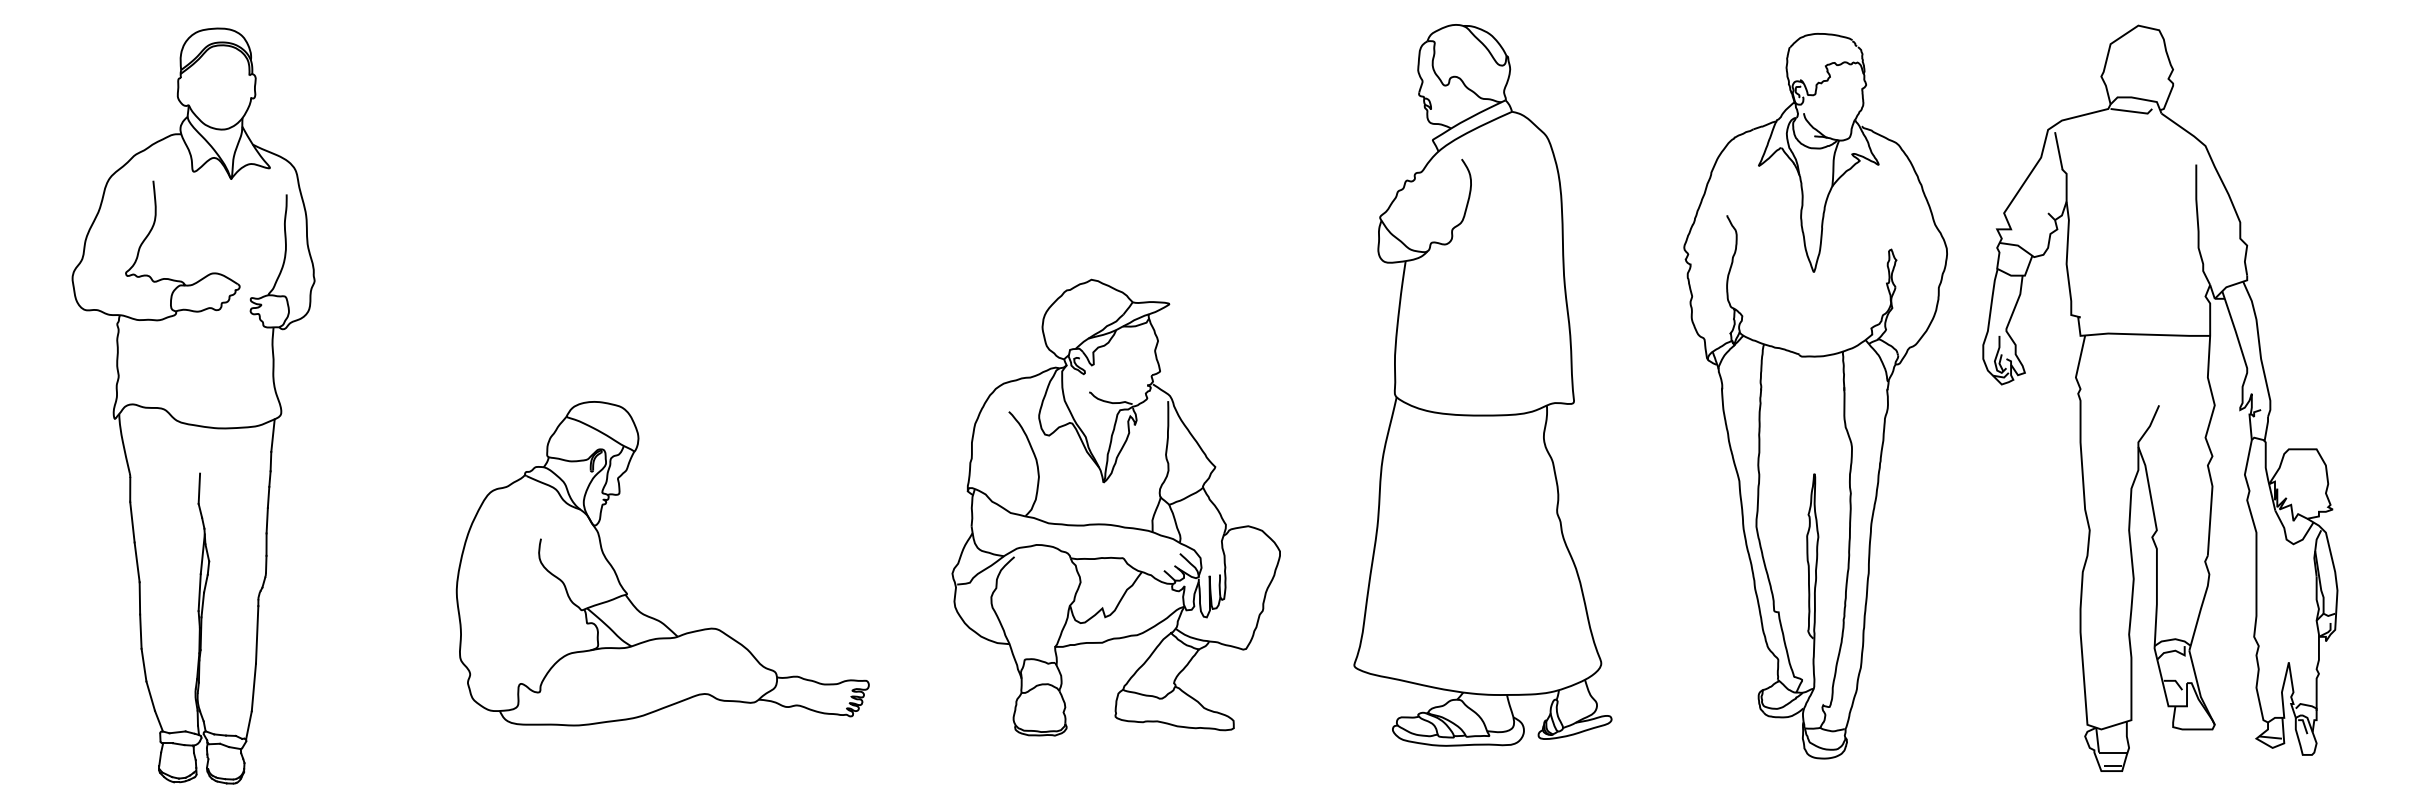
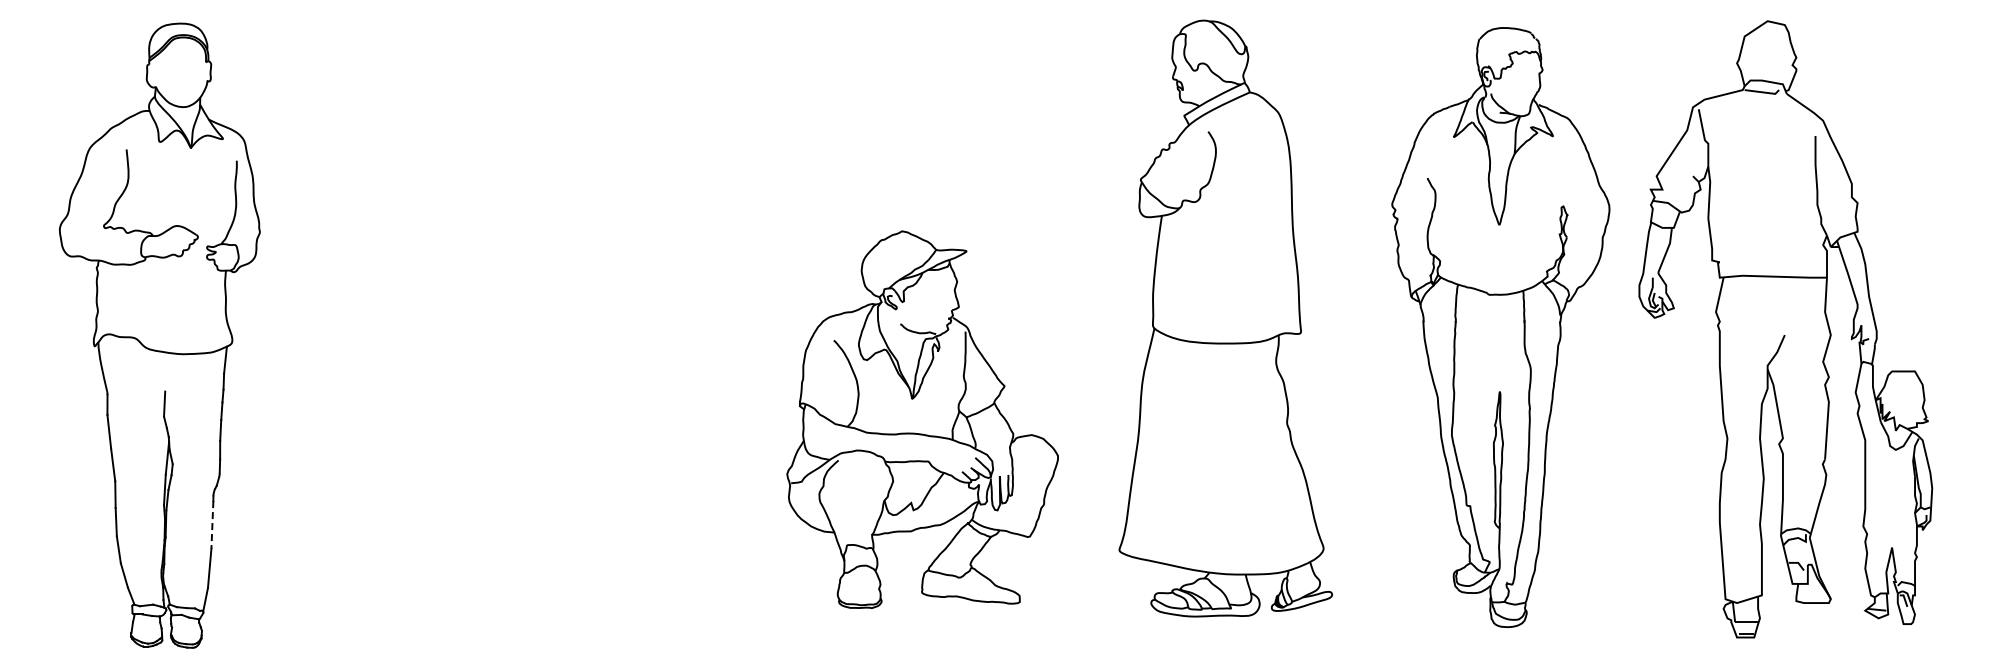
part: (627, 592) -> (518, 489), removed
line: (257, 634) -> (212, 524), solid -> dashed

